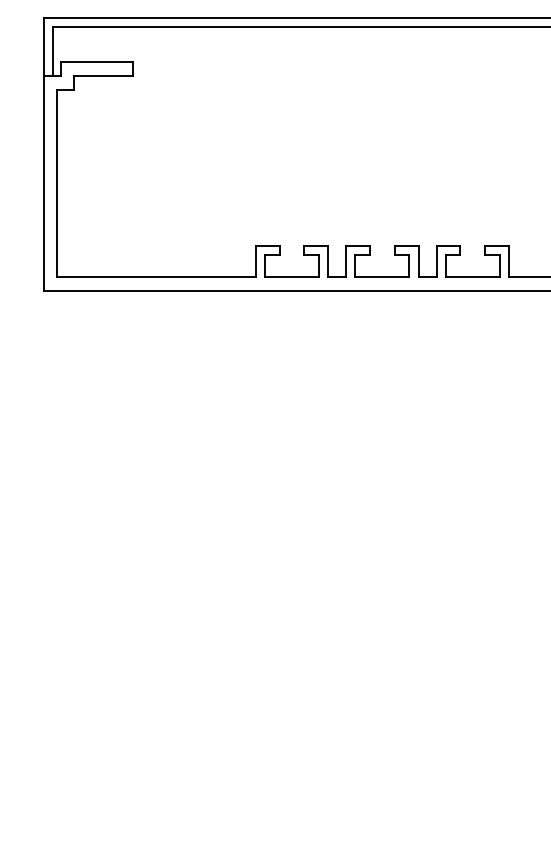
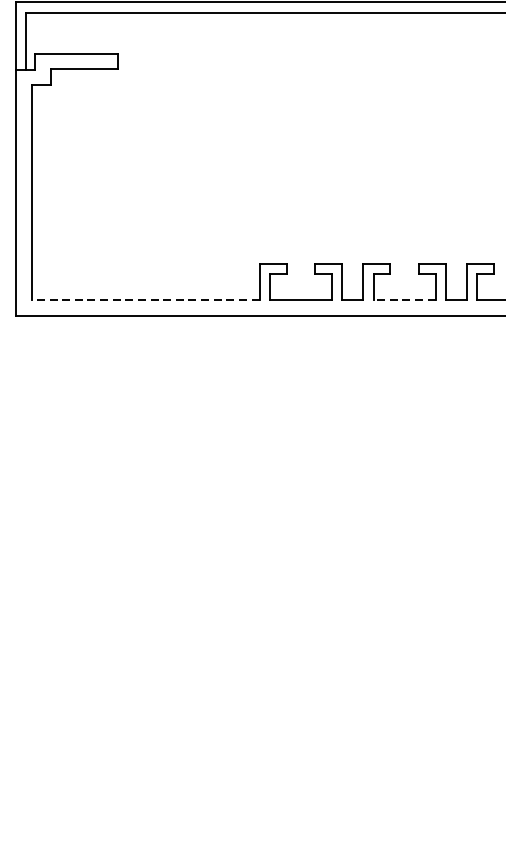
line: (156, 277) -> (145, 300), solid -> dashed
line: (381, 277) -> (403, 300), solid -> dashed

